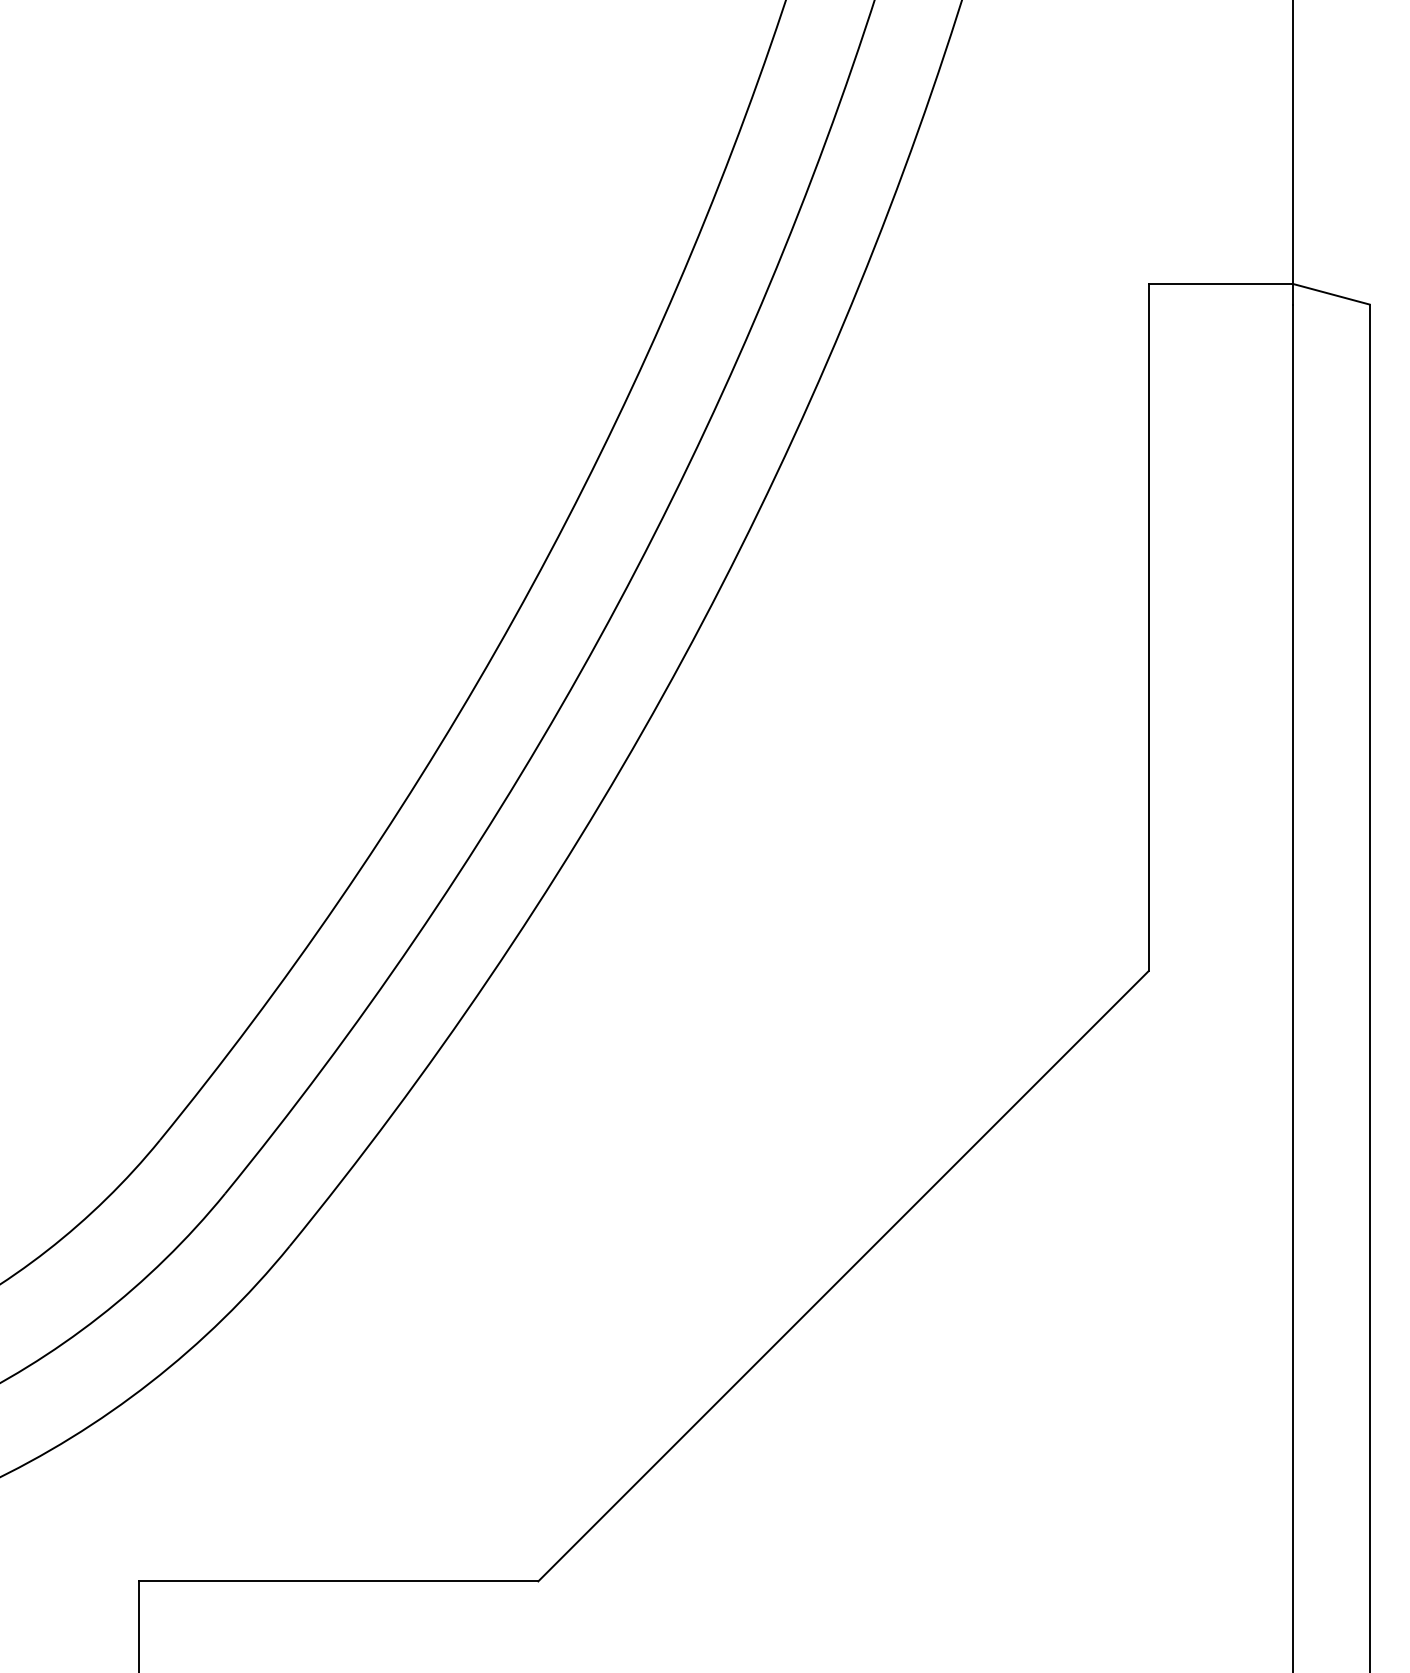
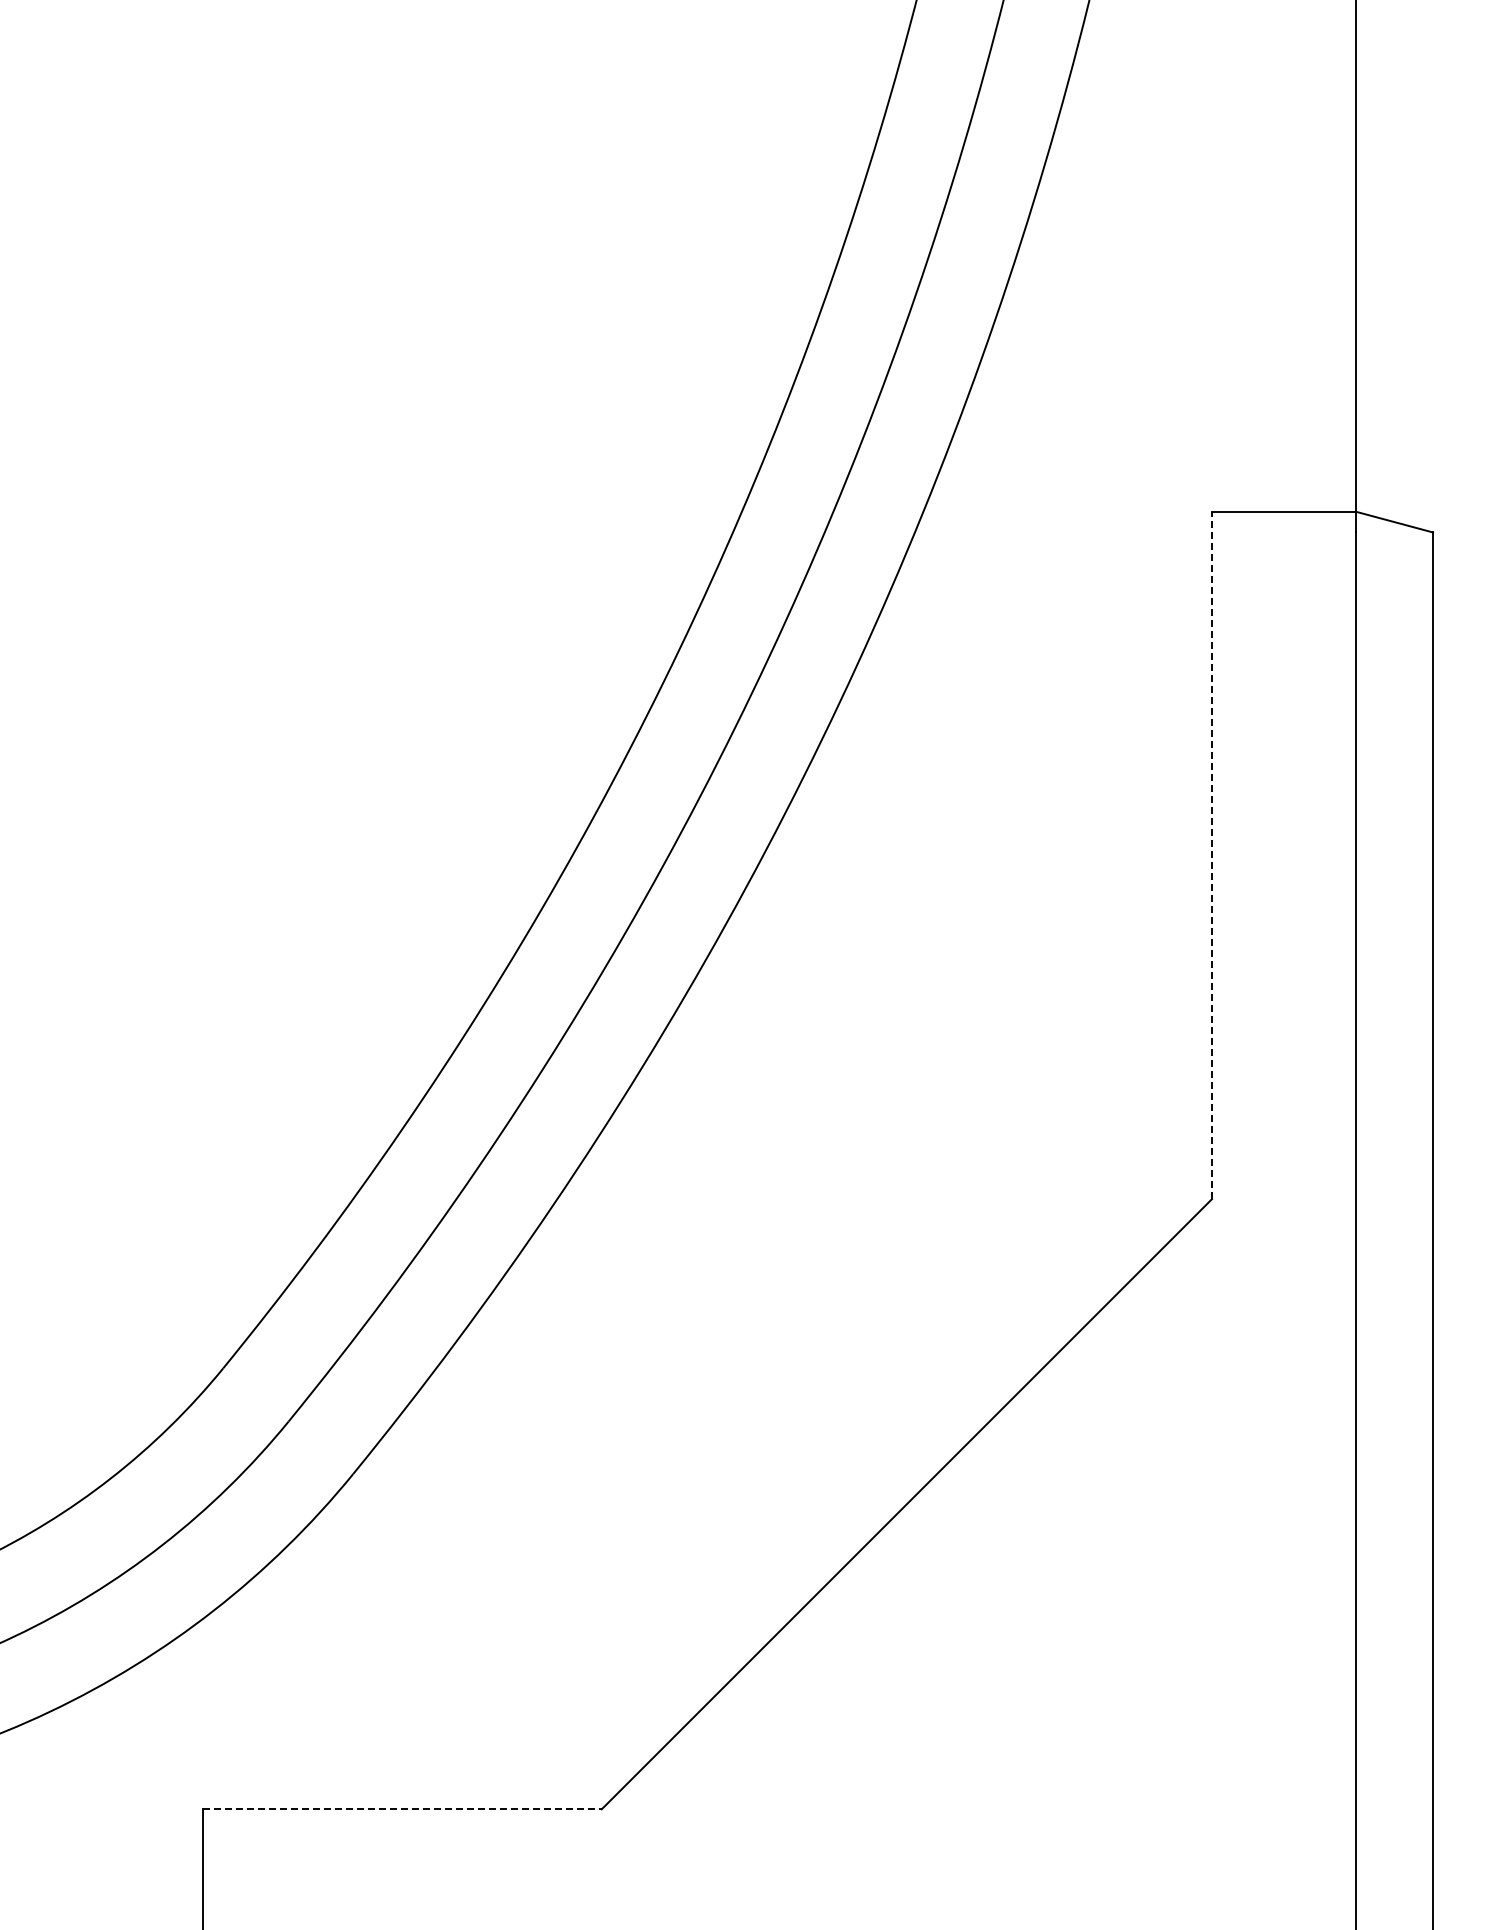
line: (1149, 627) -> (1212, 855), solid -> dashed
line: (339, 1581) -> (402, 1809), solid -> dashed

